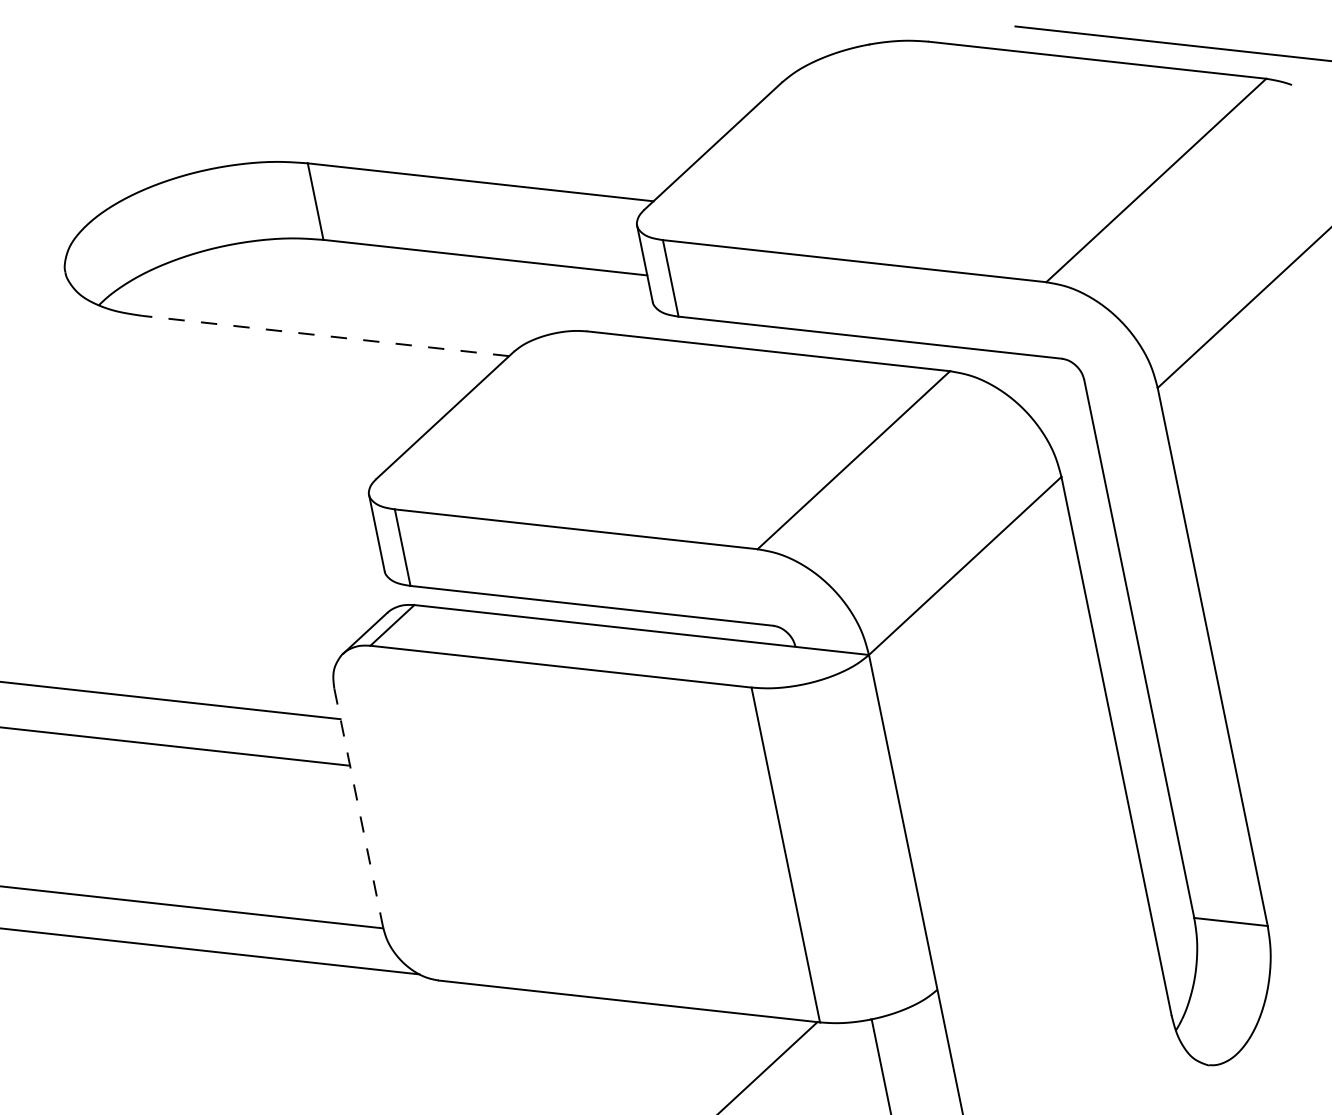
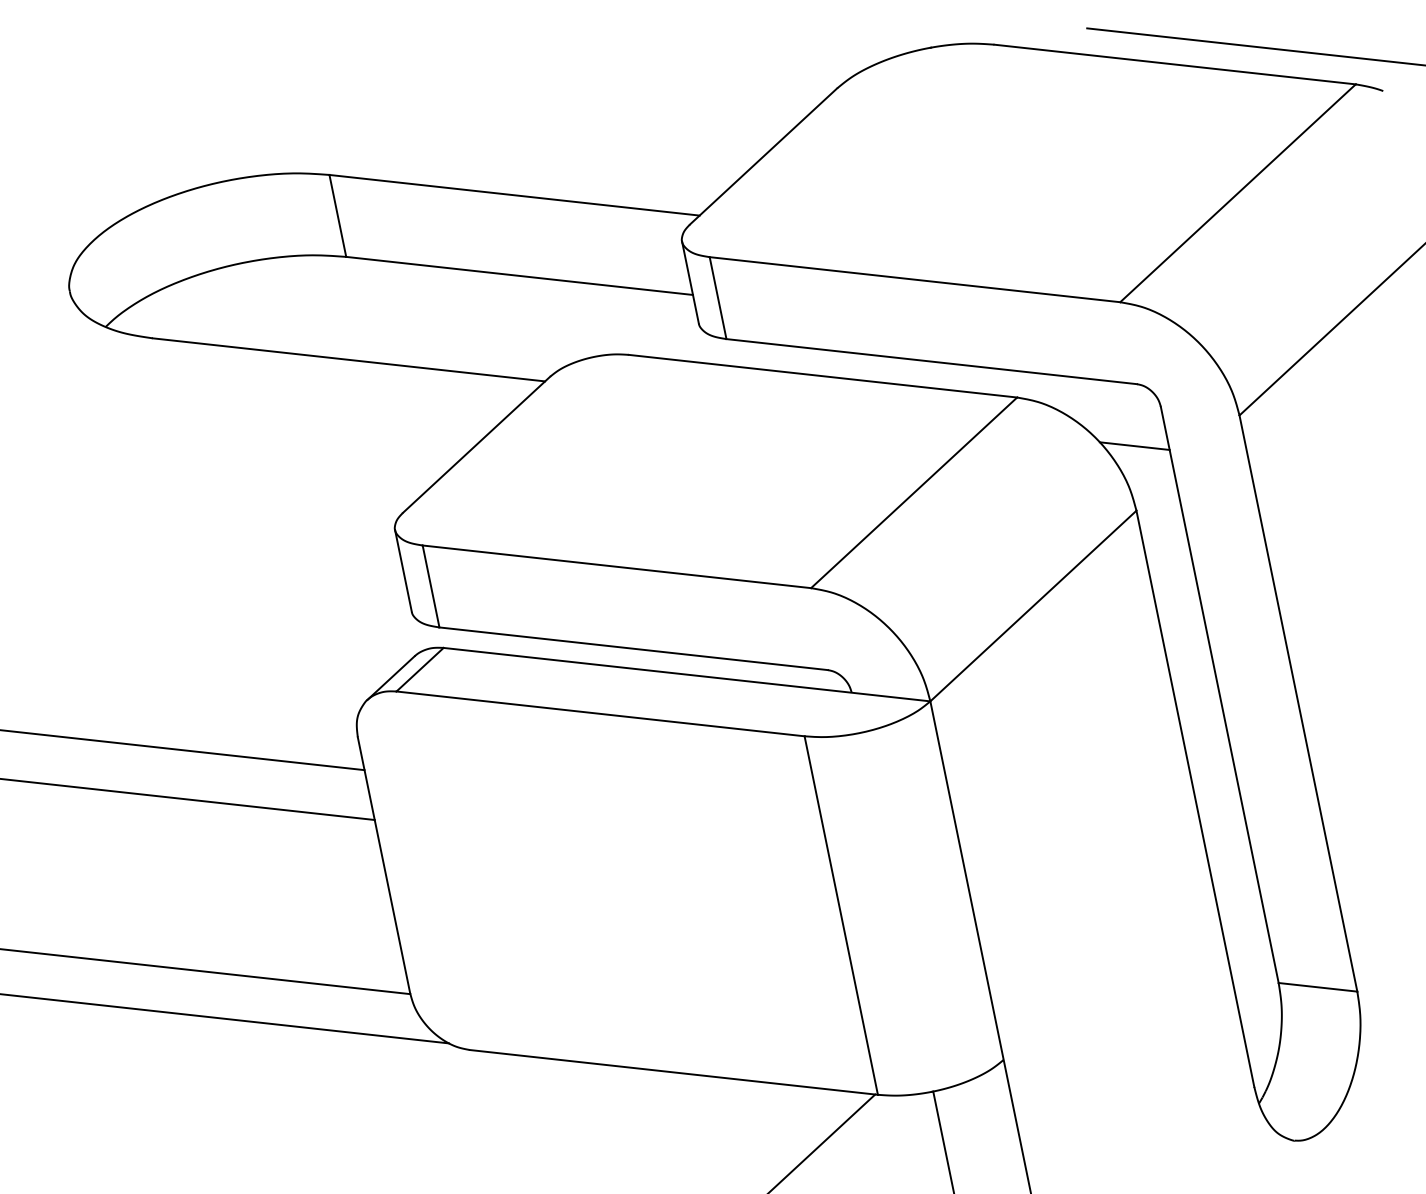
line: (325, 335) -> (348, 359), dashed -> solid
line: (1059, 416) -> (1134, 445), added
line: (359, 808) -> (384, 865), dashed -> solid

